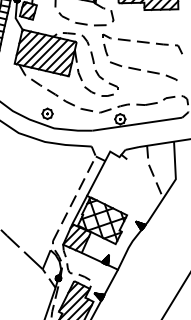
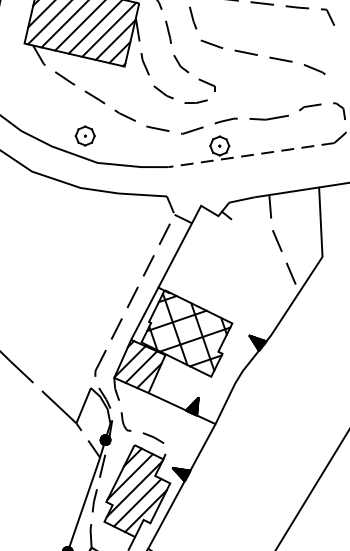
line: (136, 124) -> (249, 155), solid -> dashed

